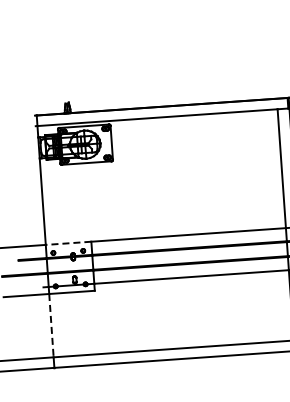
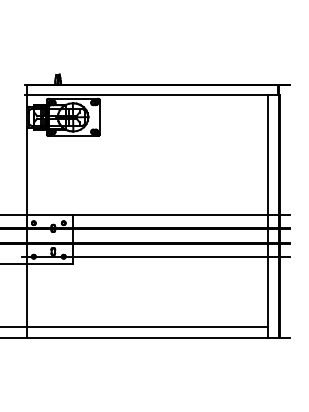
line: (68, 243) -> (49, 214), dashed -> solid
line: (51, 325) -> (26, 295), dashed -> solid

